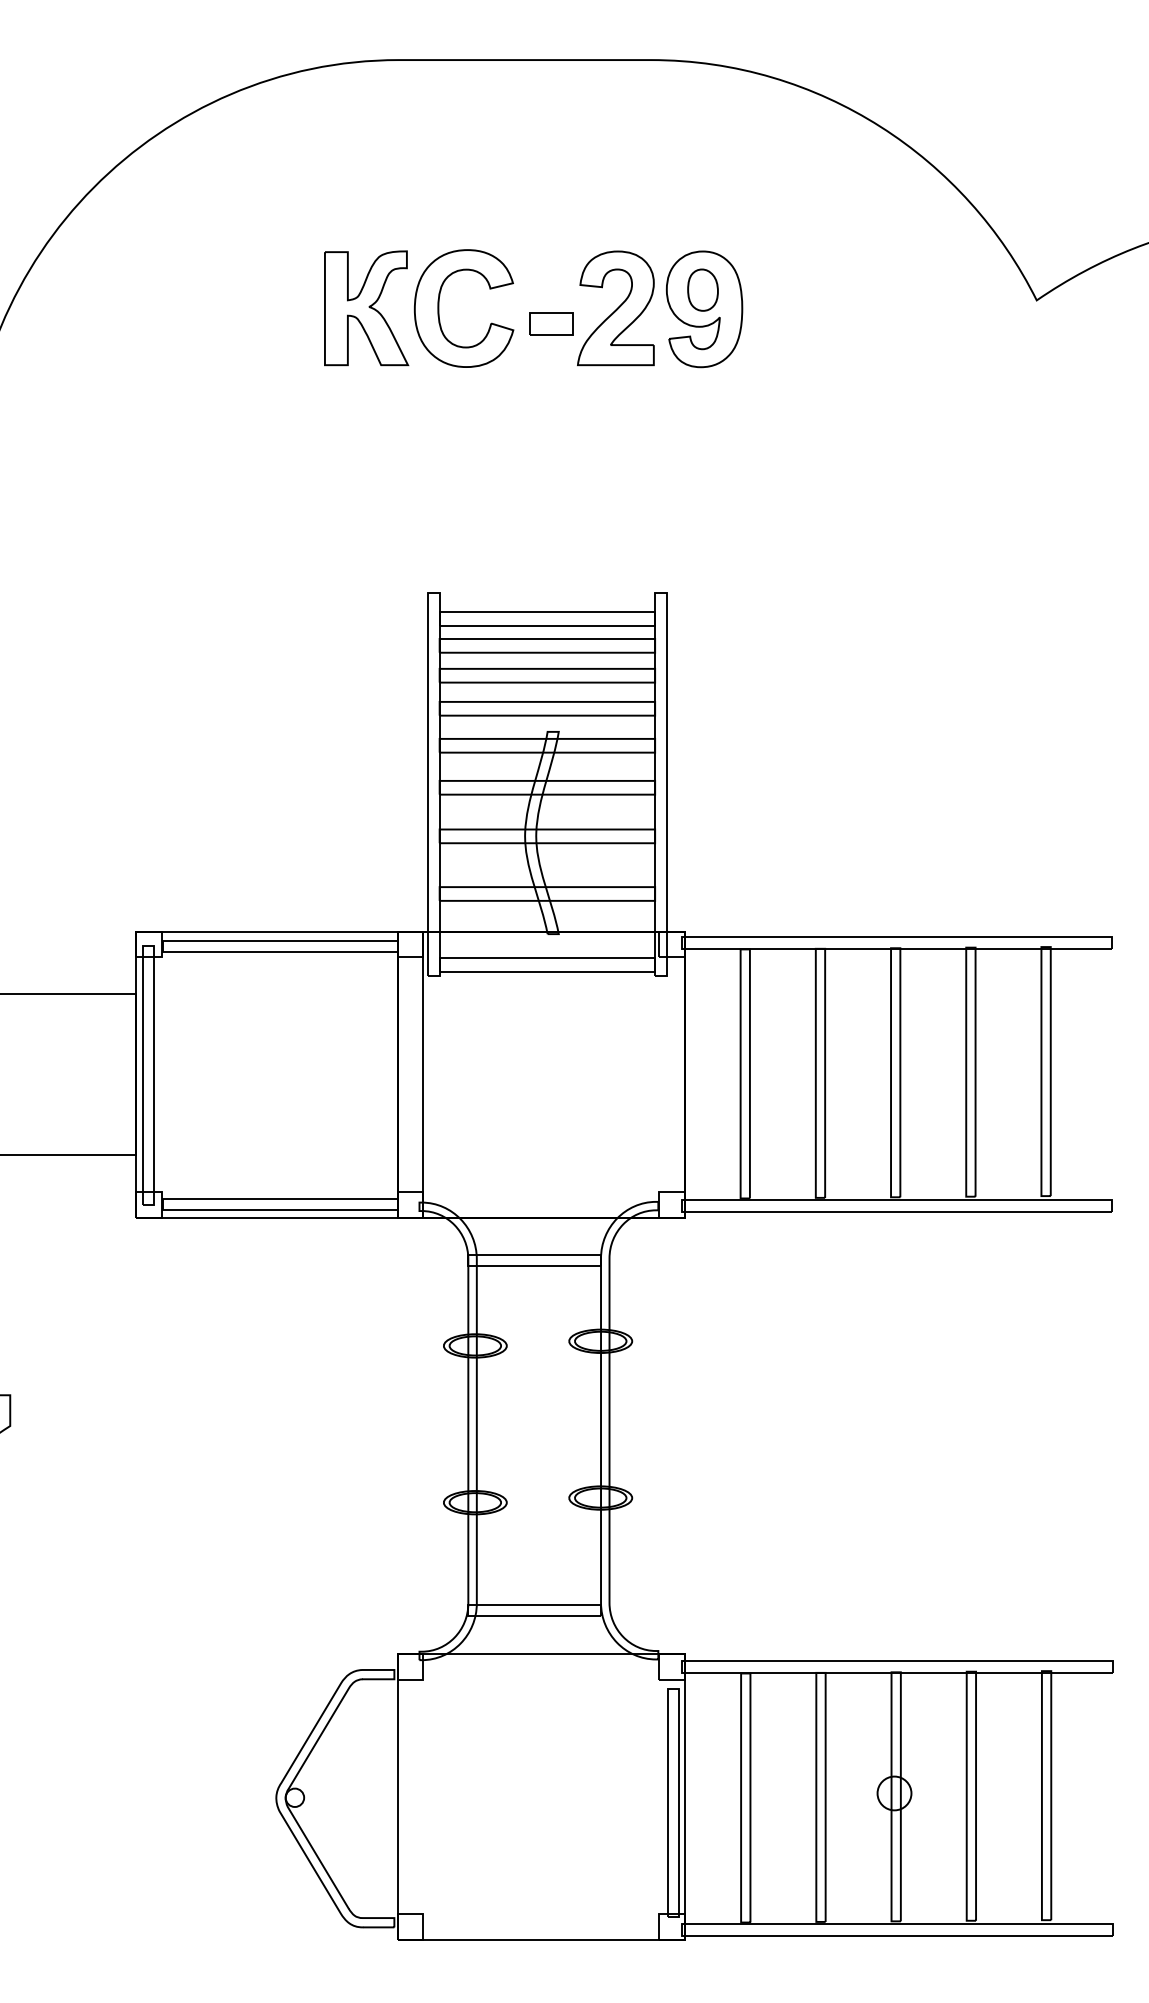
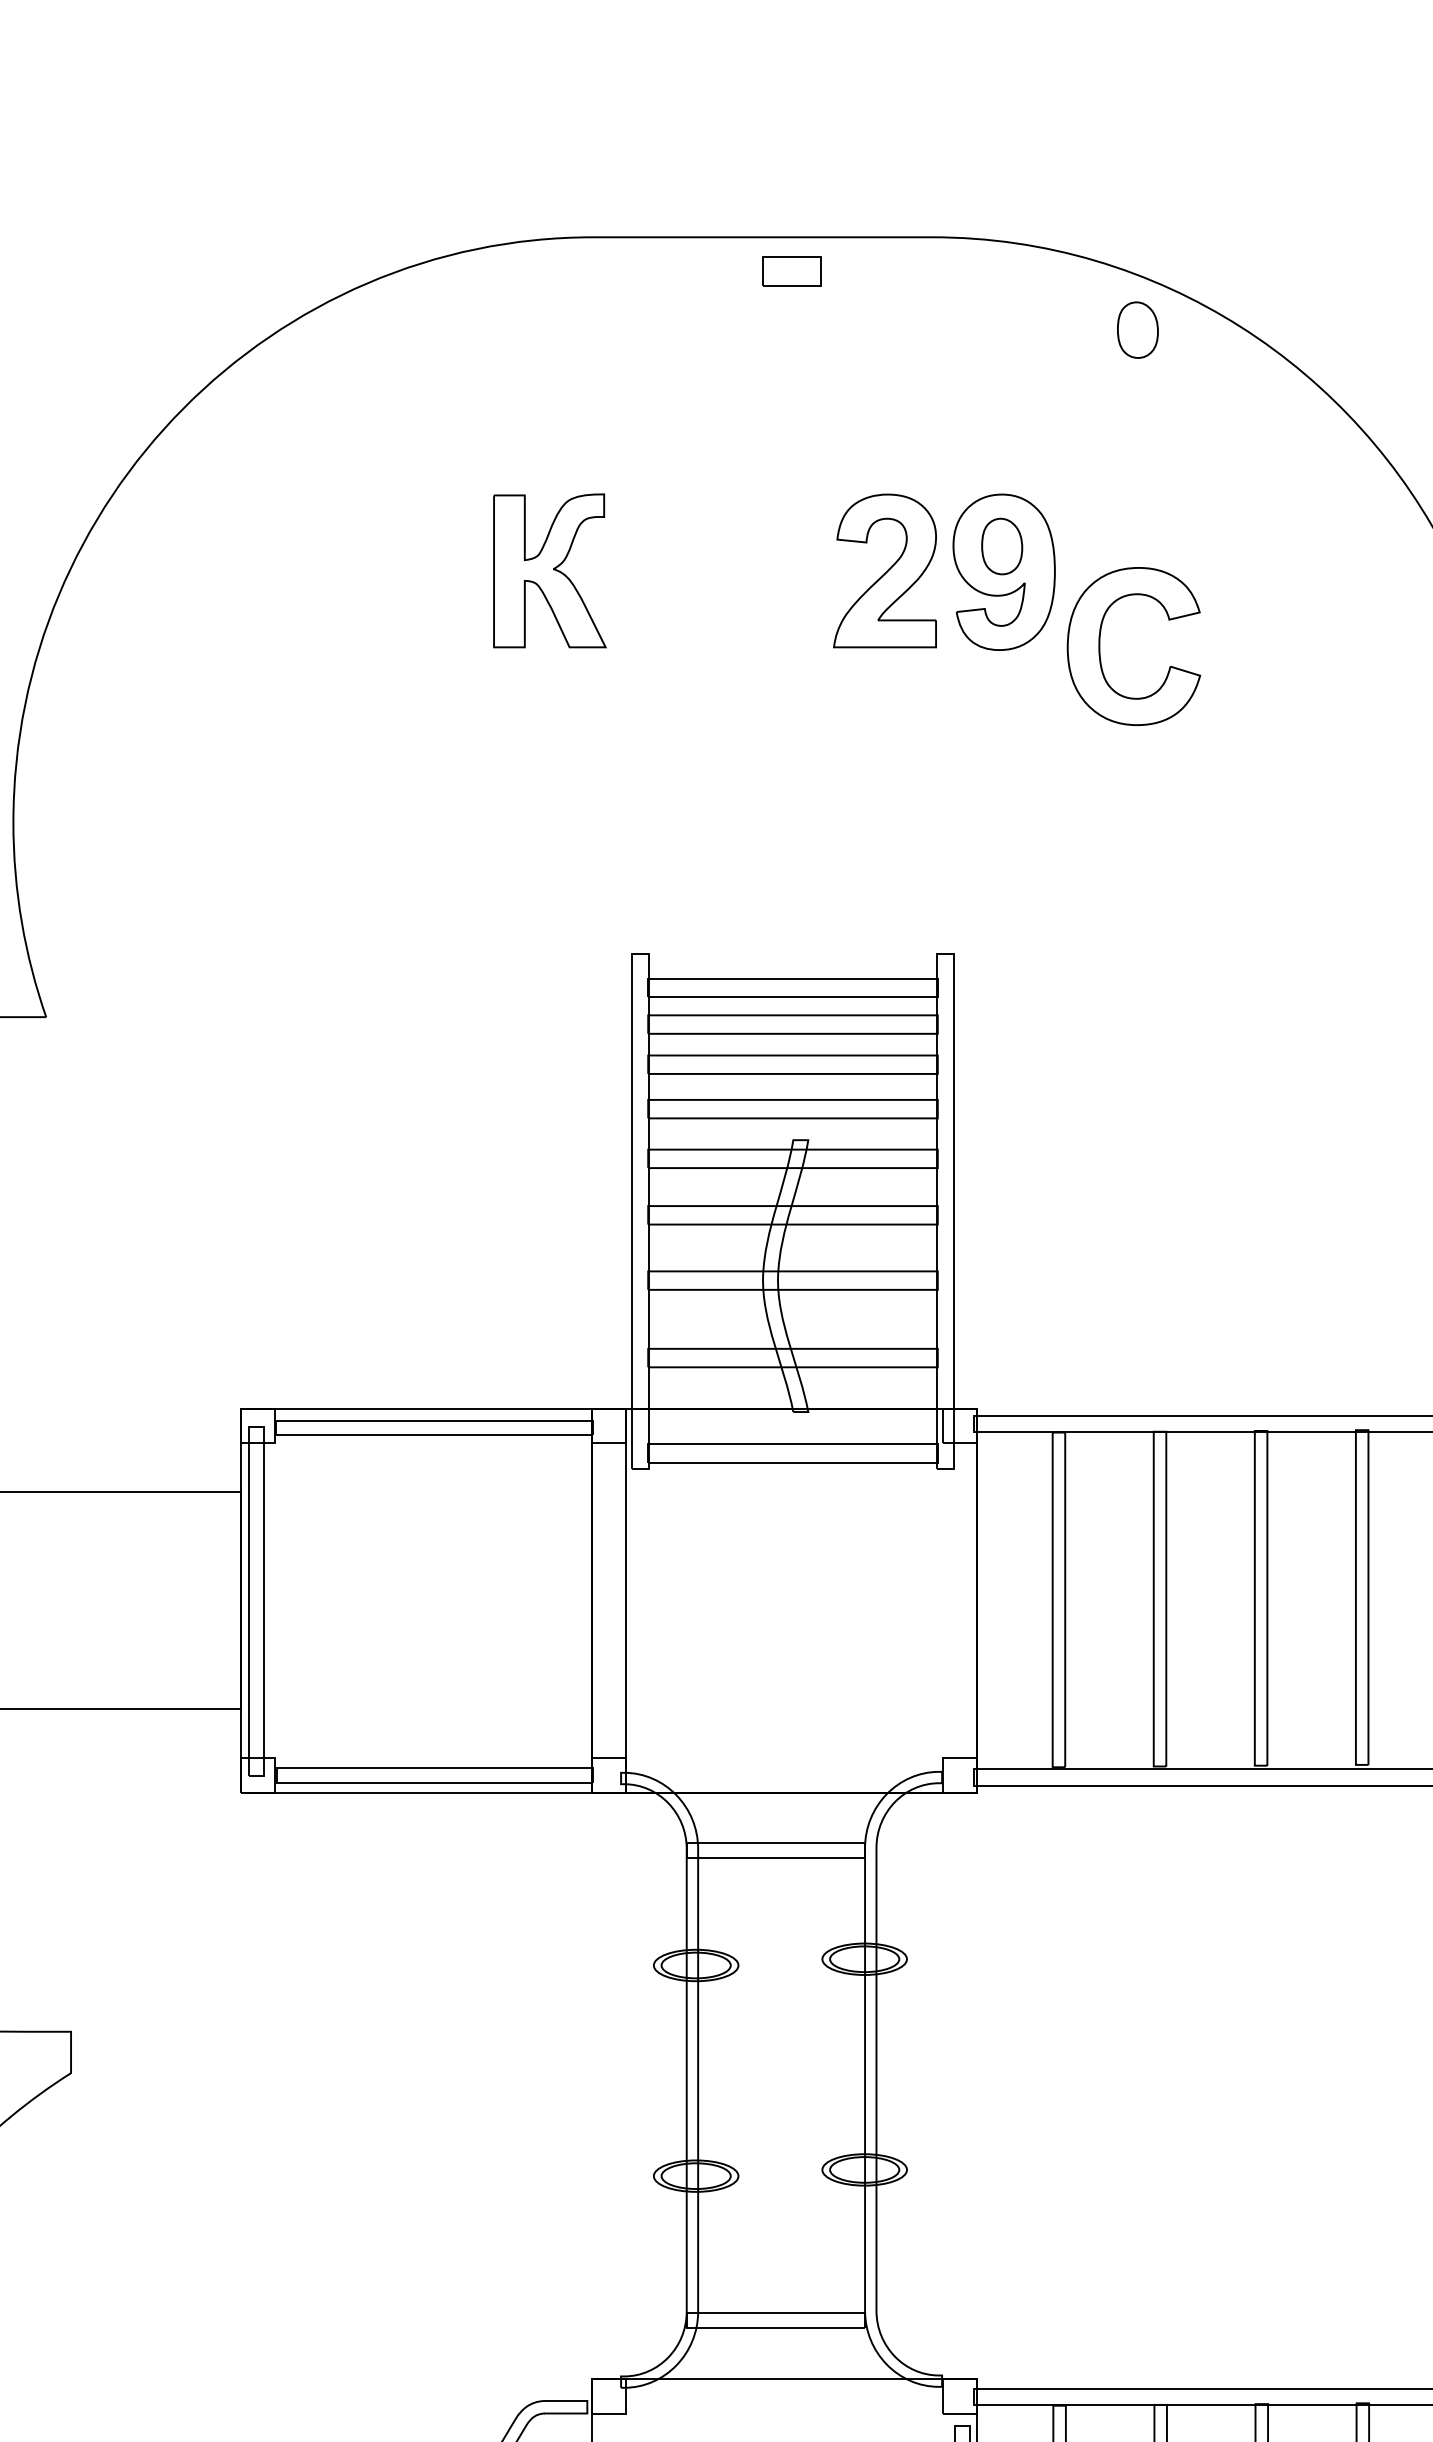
part: (803, 128) -> (1137, 329), added
part: (439, 308) -> (1100, 646), moved
part: (551, 323) -> (791, 270), moved

